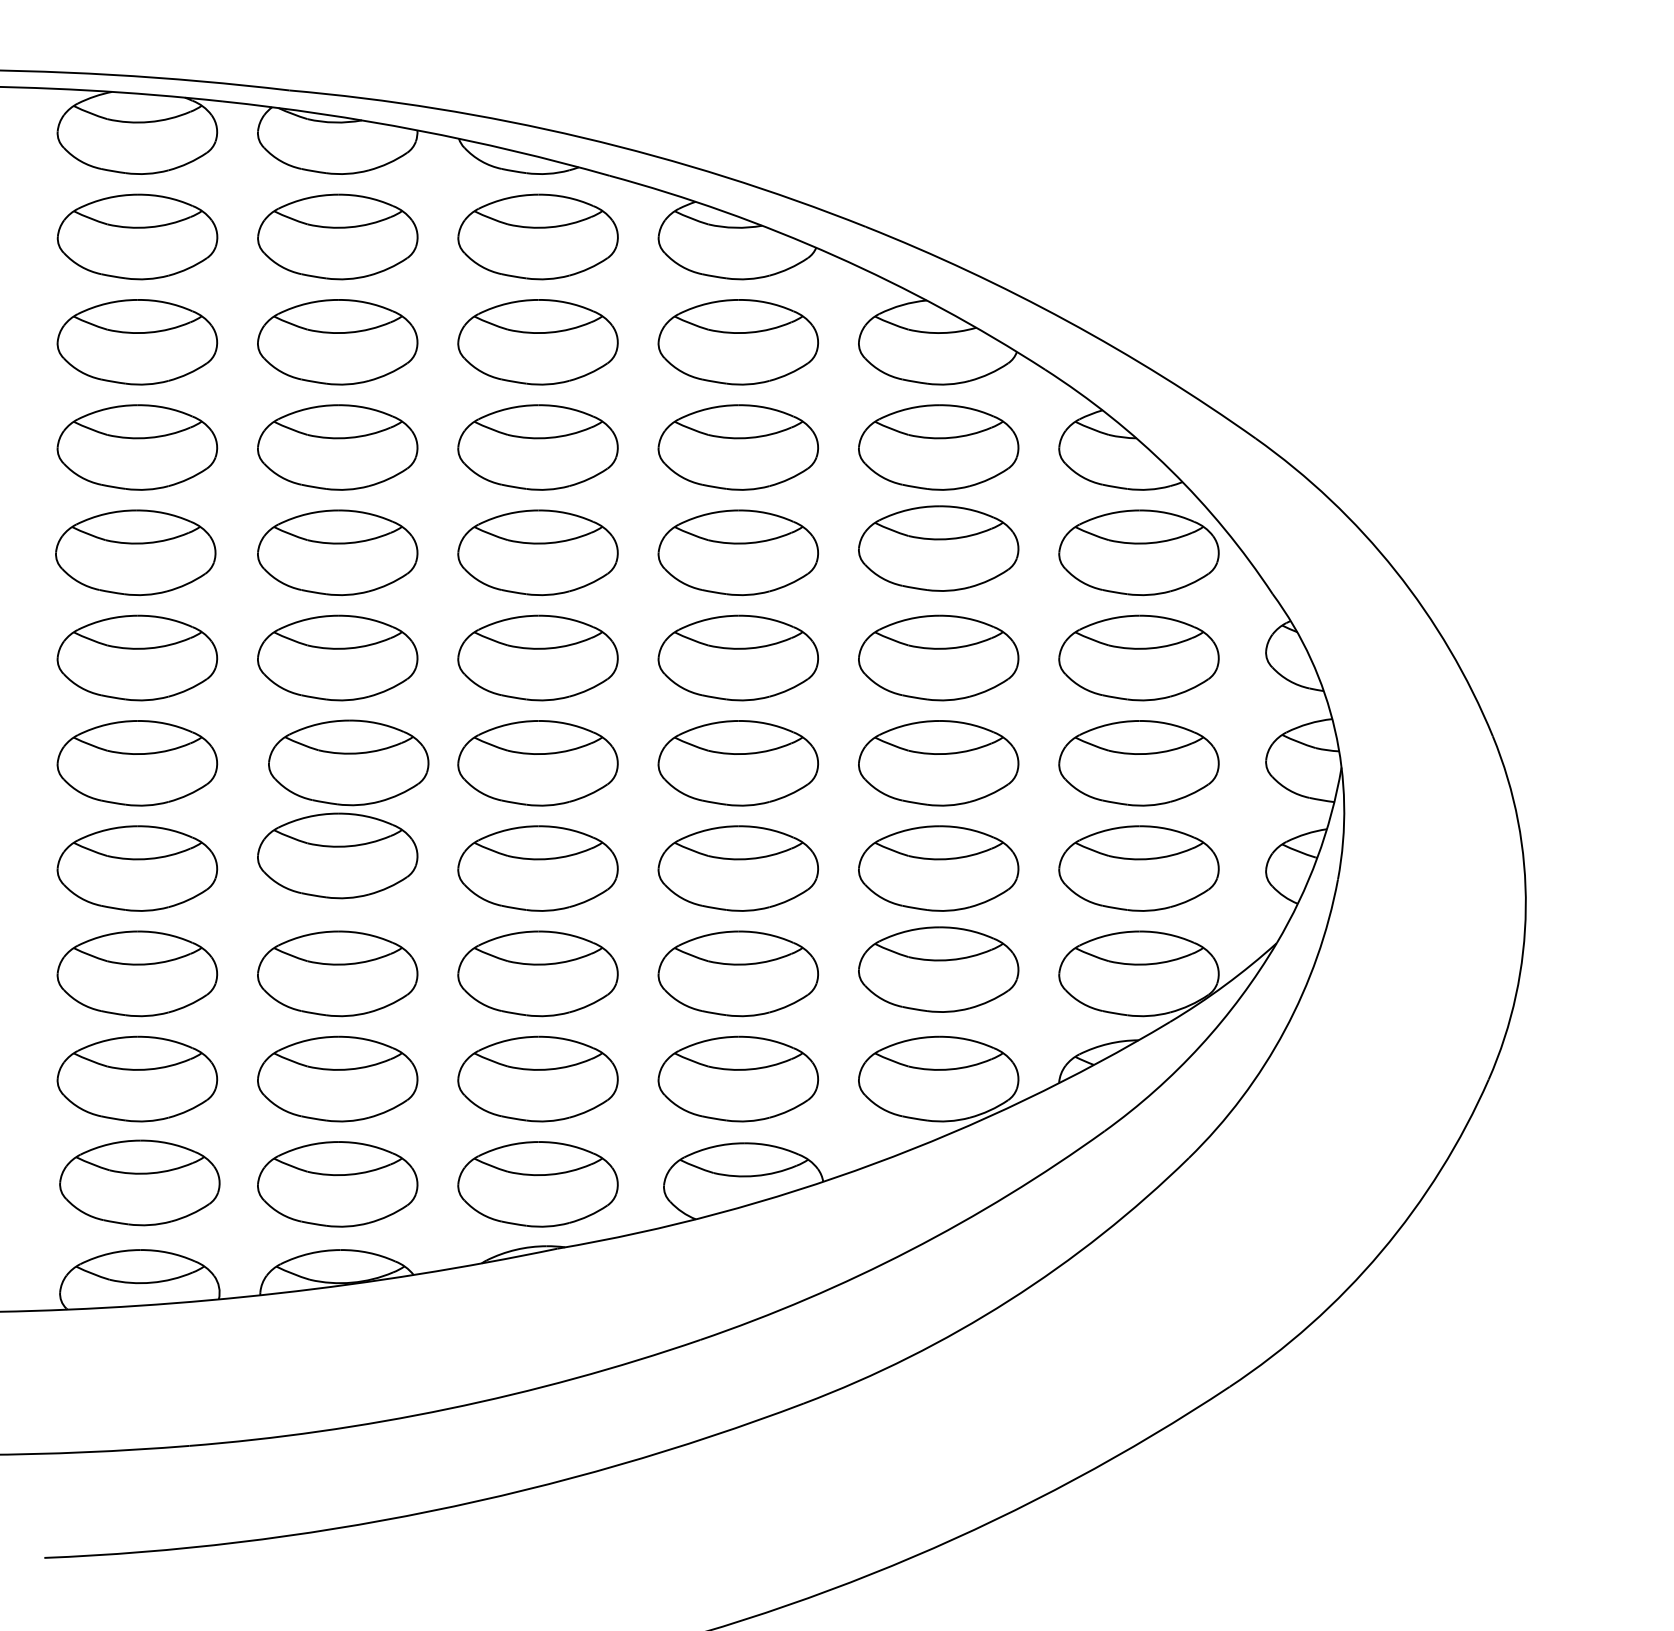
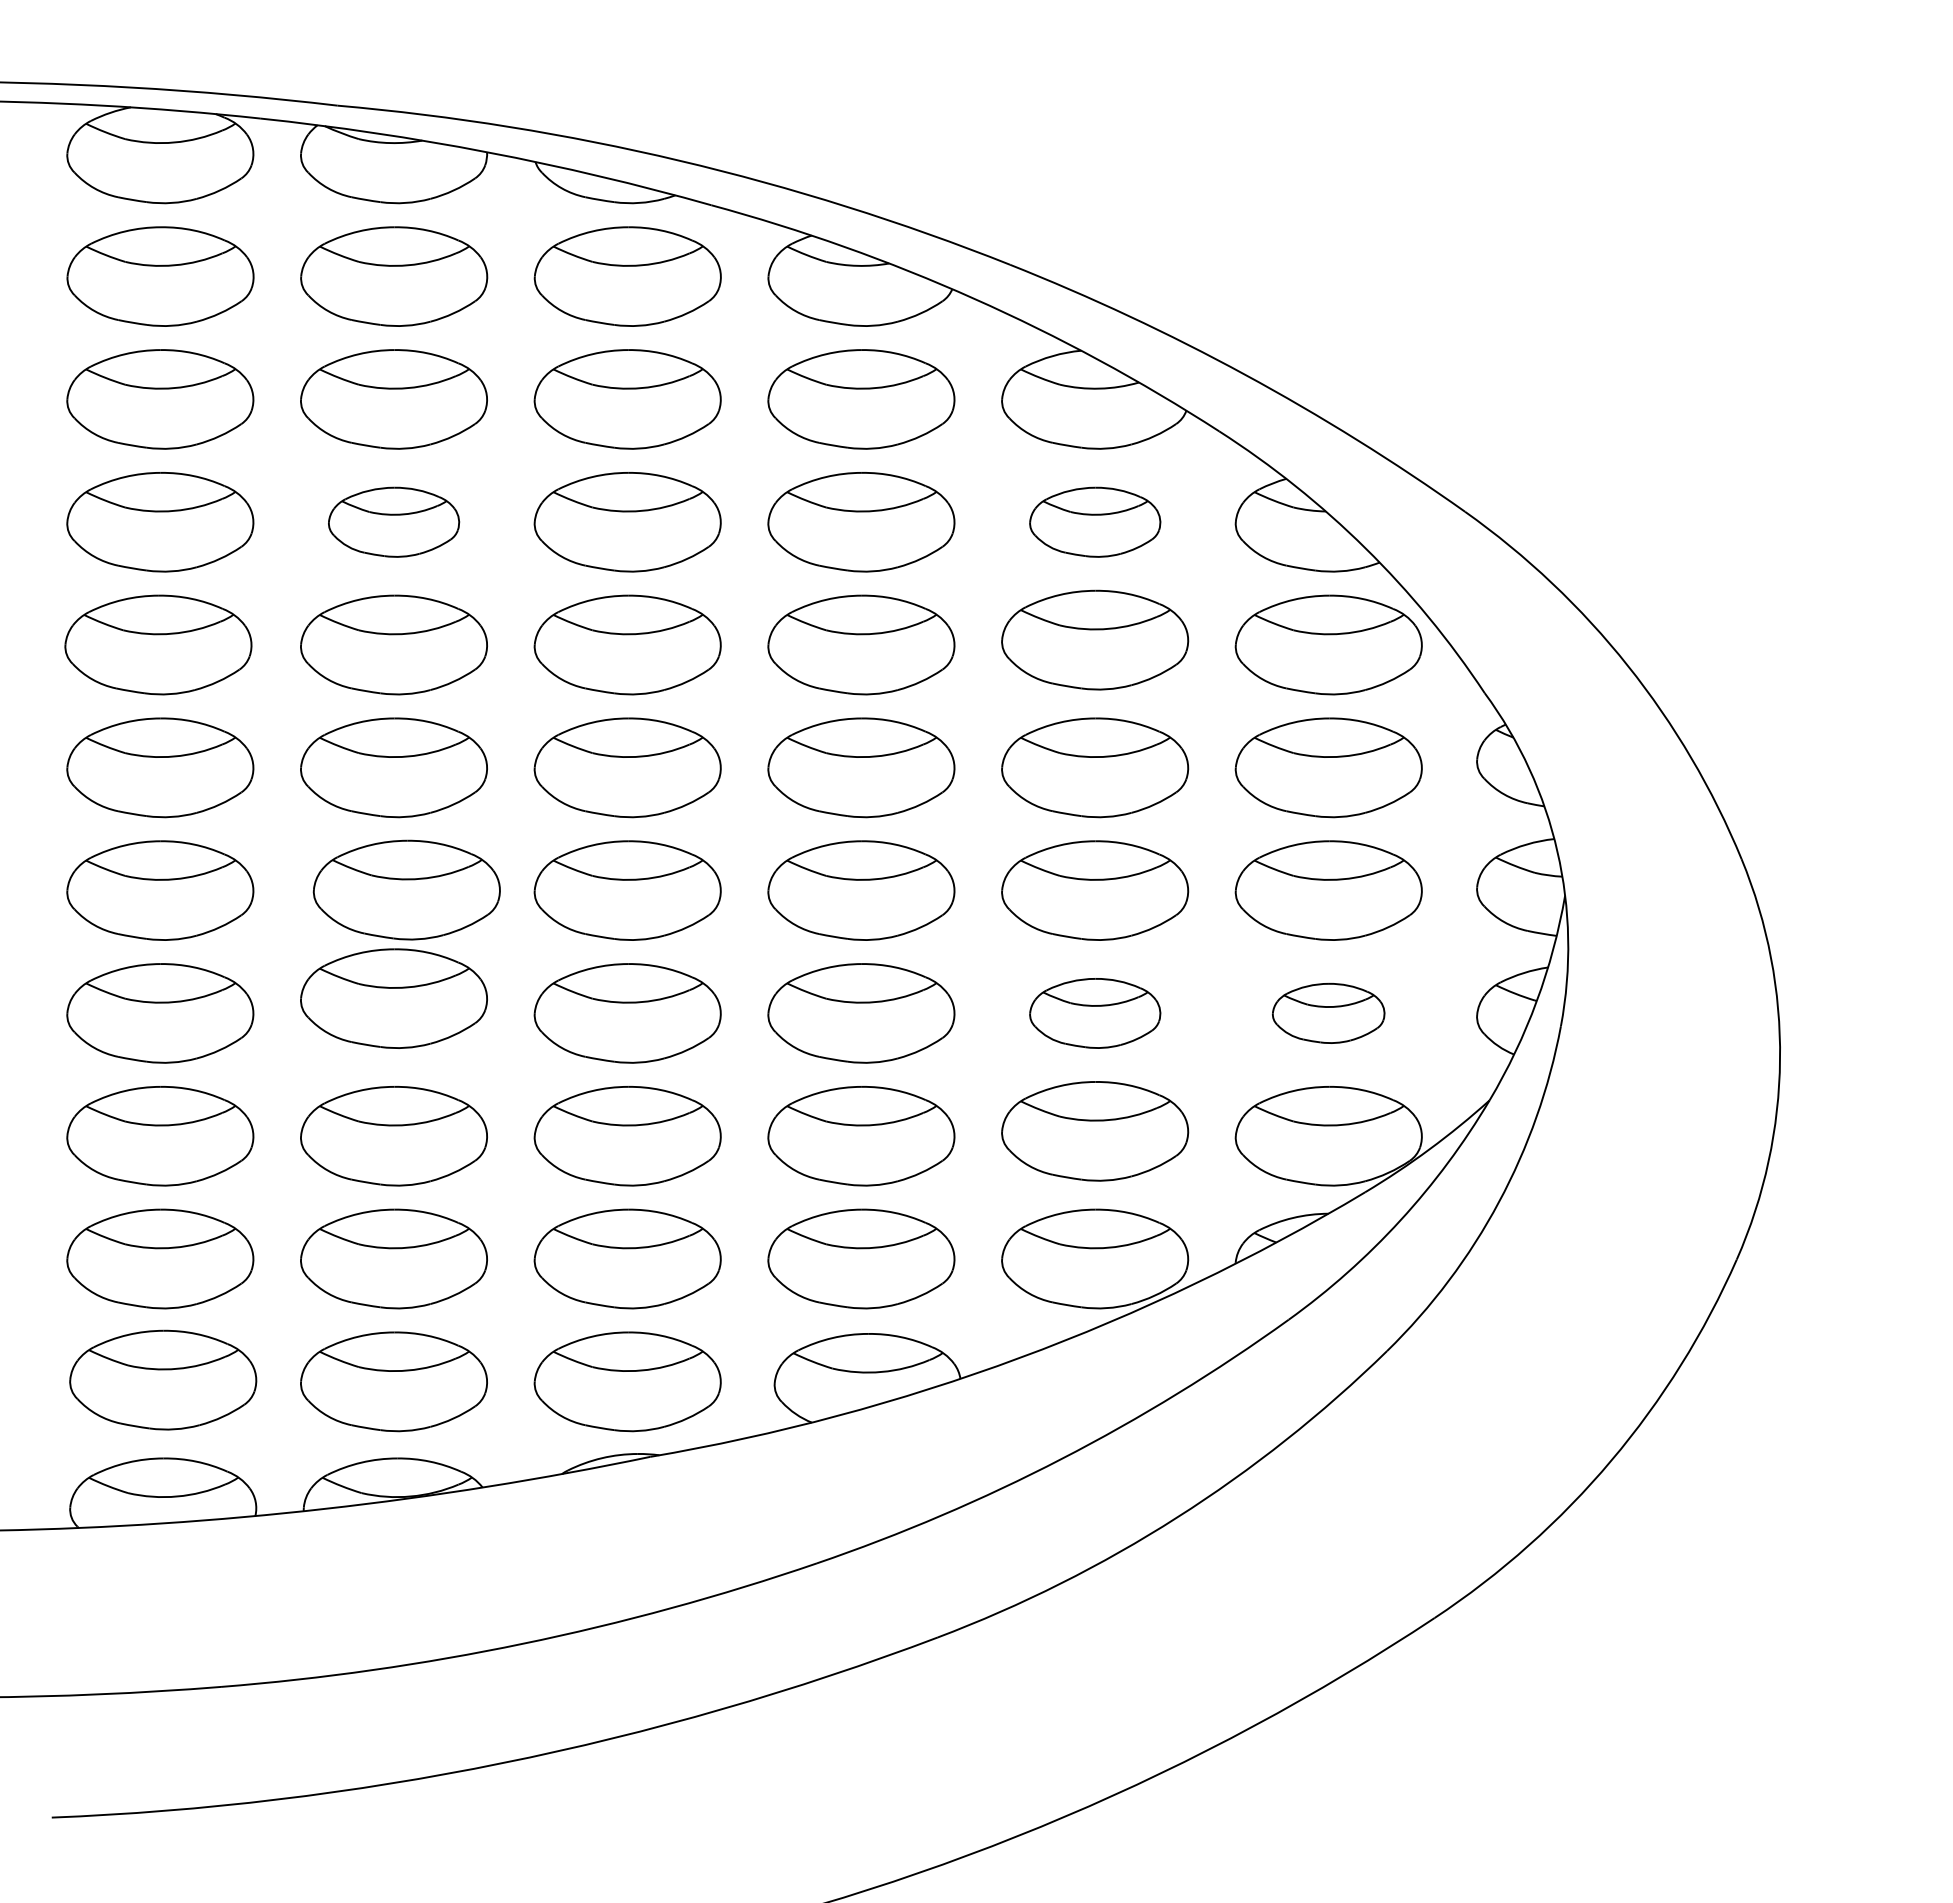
part: (337, 447) -> (393, 522), size x0.7
part: (939, 447) -> (1095, 522), size x0.7
part: (939, 868) -> (1095, 1013), size x0.7
part: (1138, 868) -> (1328, 1013), size x0.6

